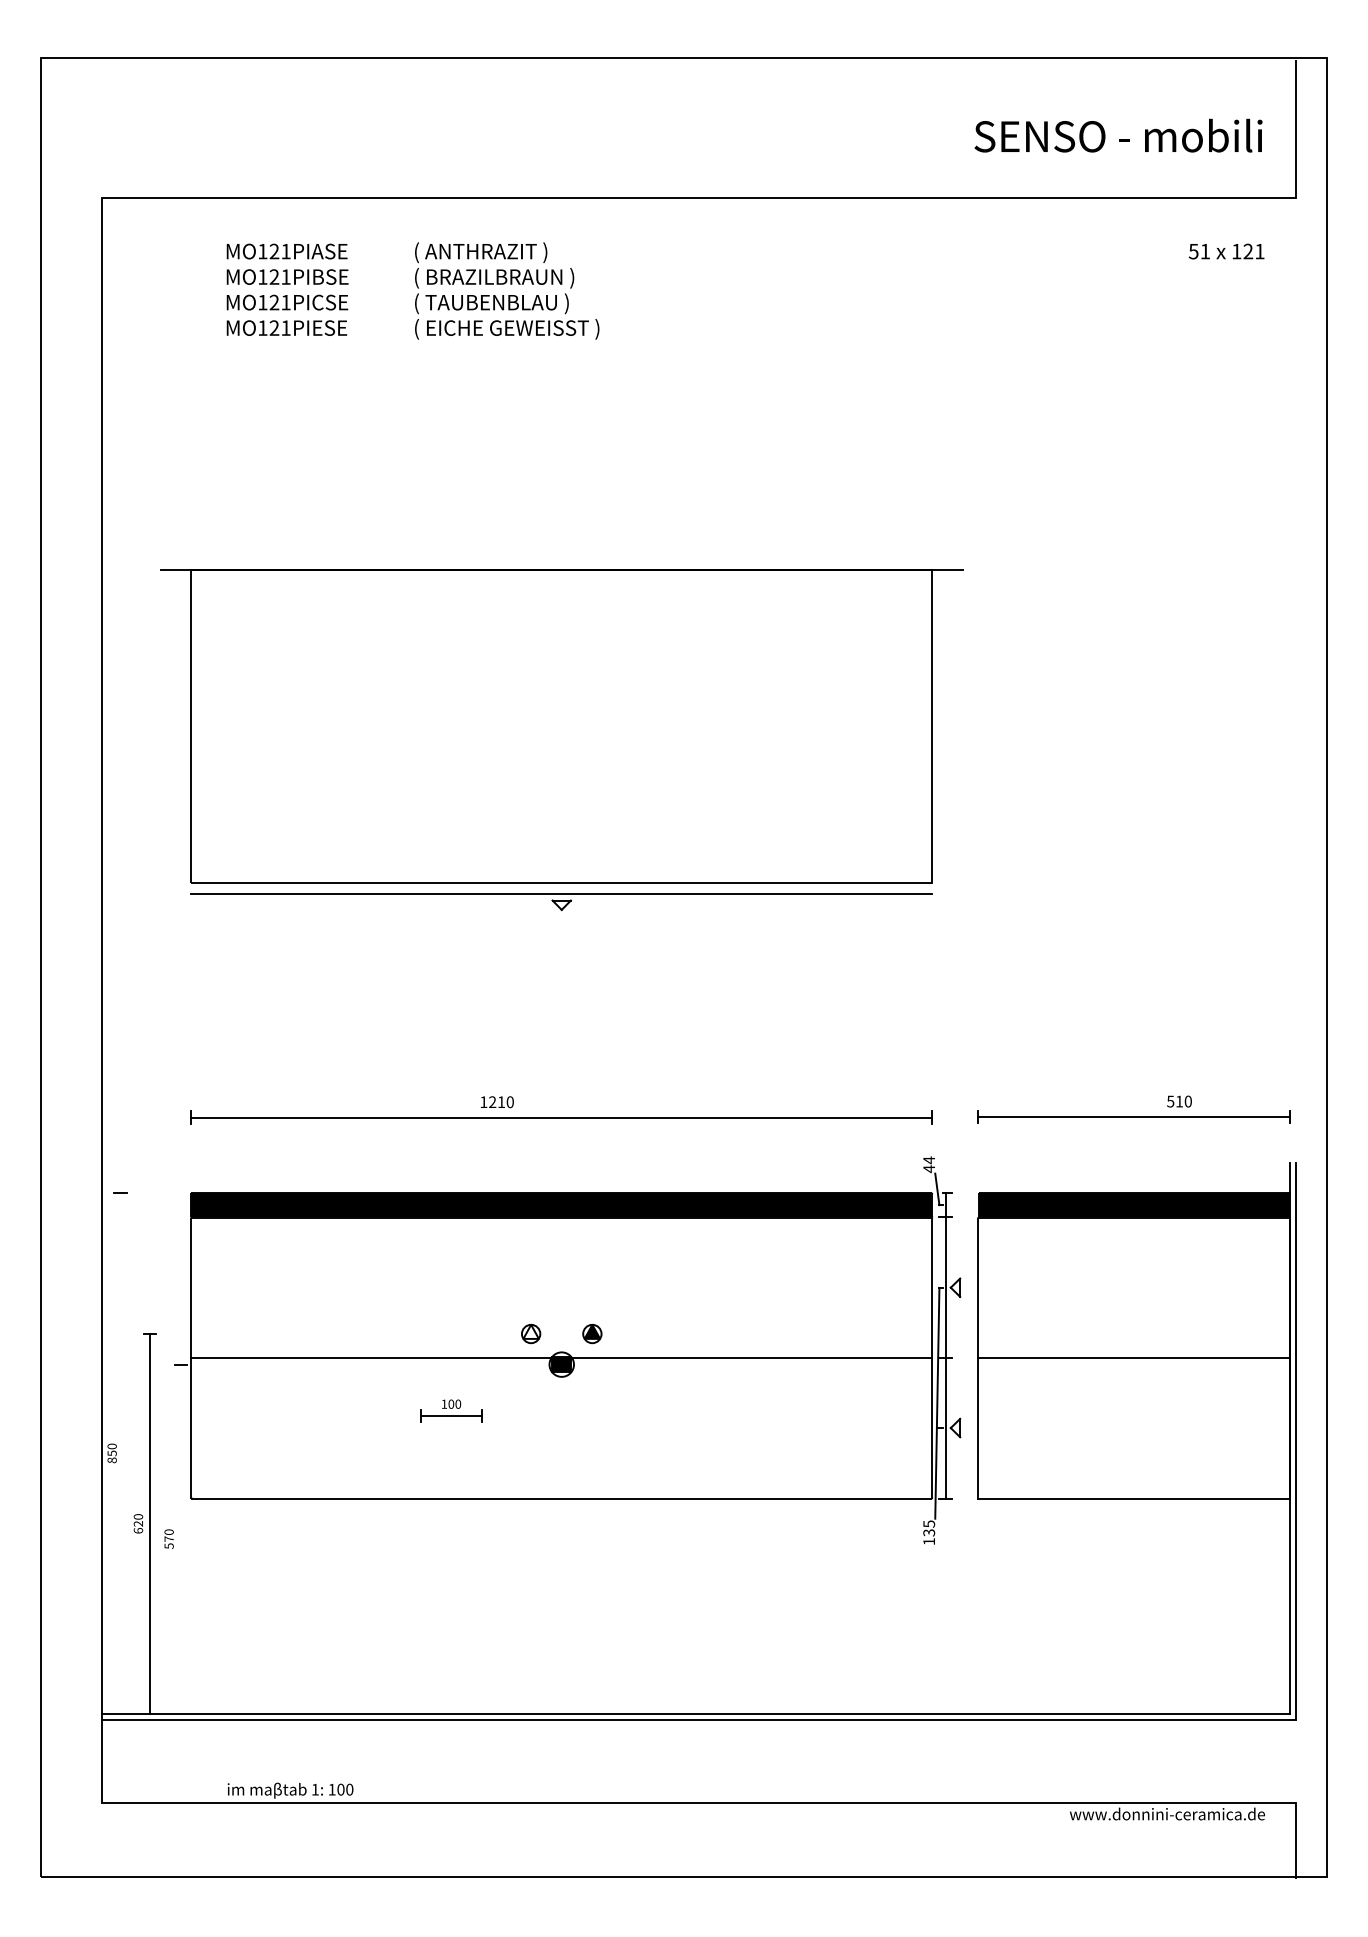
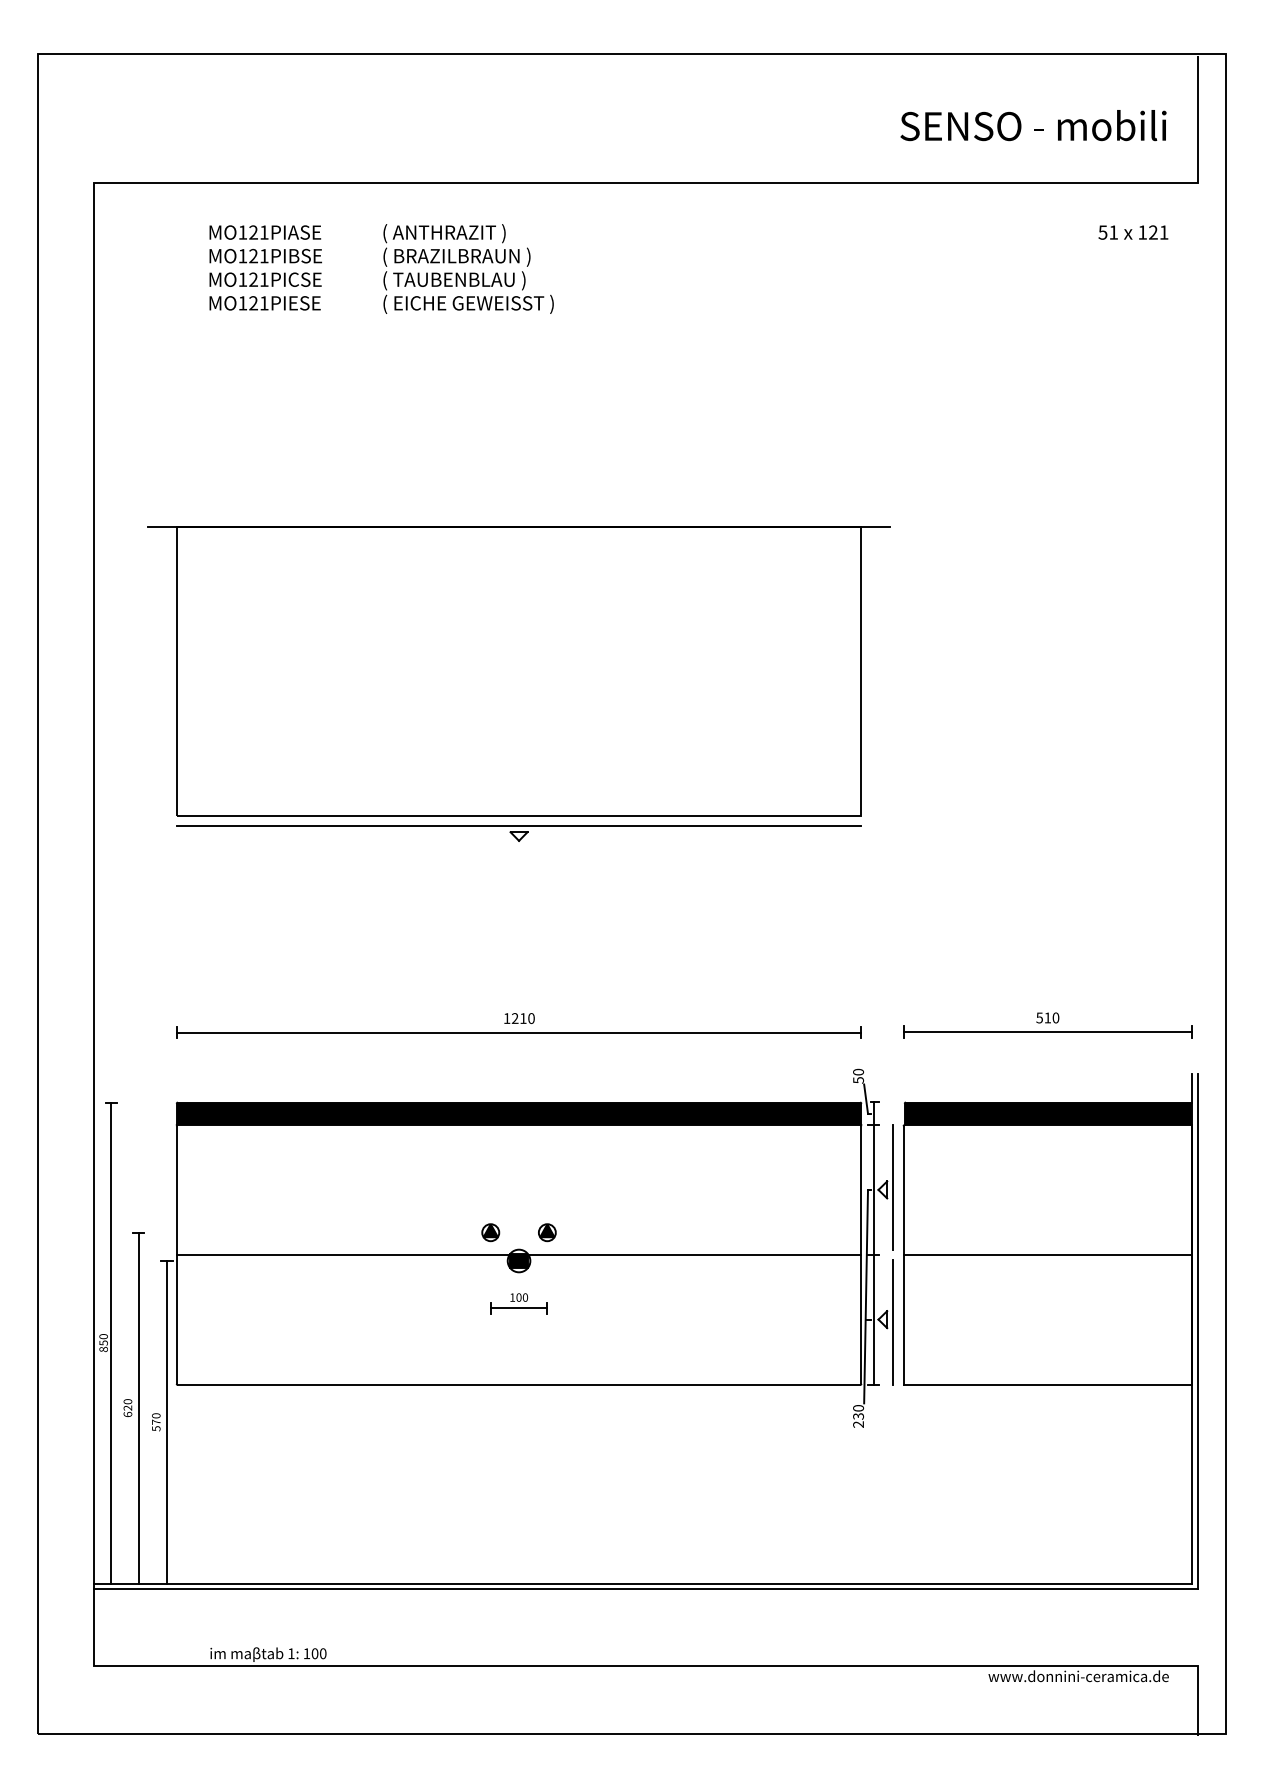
text: (1179, 1101) -> (1047, 1017), moved
text: (497, 1102) -> (519, 1018), moved
text: (929, 1164) -> (858, 1076), 44 -> 50
line: (967, 1285) -> (893, 1187), added
fill: (530, 1331) -> (490, 1230), added
part: (450, 1410) -> (518, 1303), moved
line: (967, 1430) -> (893, 1321), added
line: (120, 1452) -> (111, 1342), added
text: (929, 1532) -> (858, 1416), 135 -> 230
line: (181, 1539) -> (167, 1422), added

